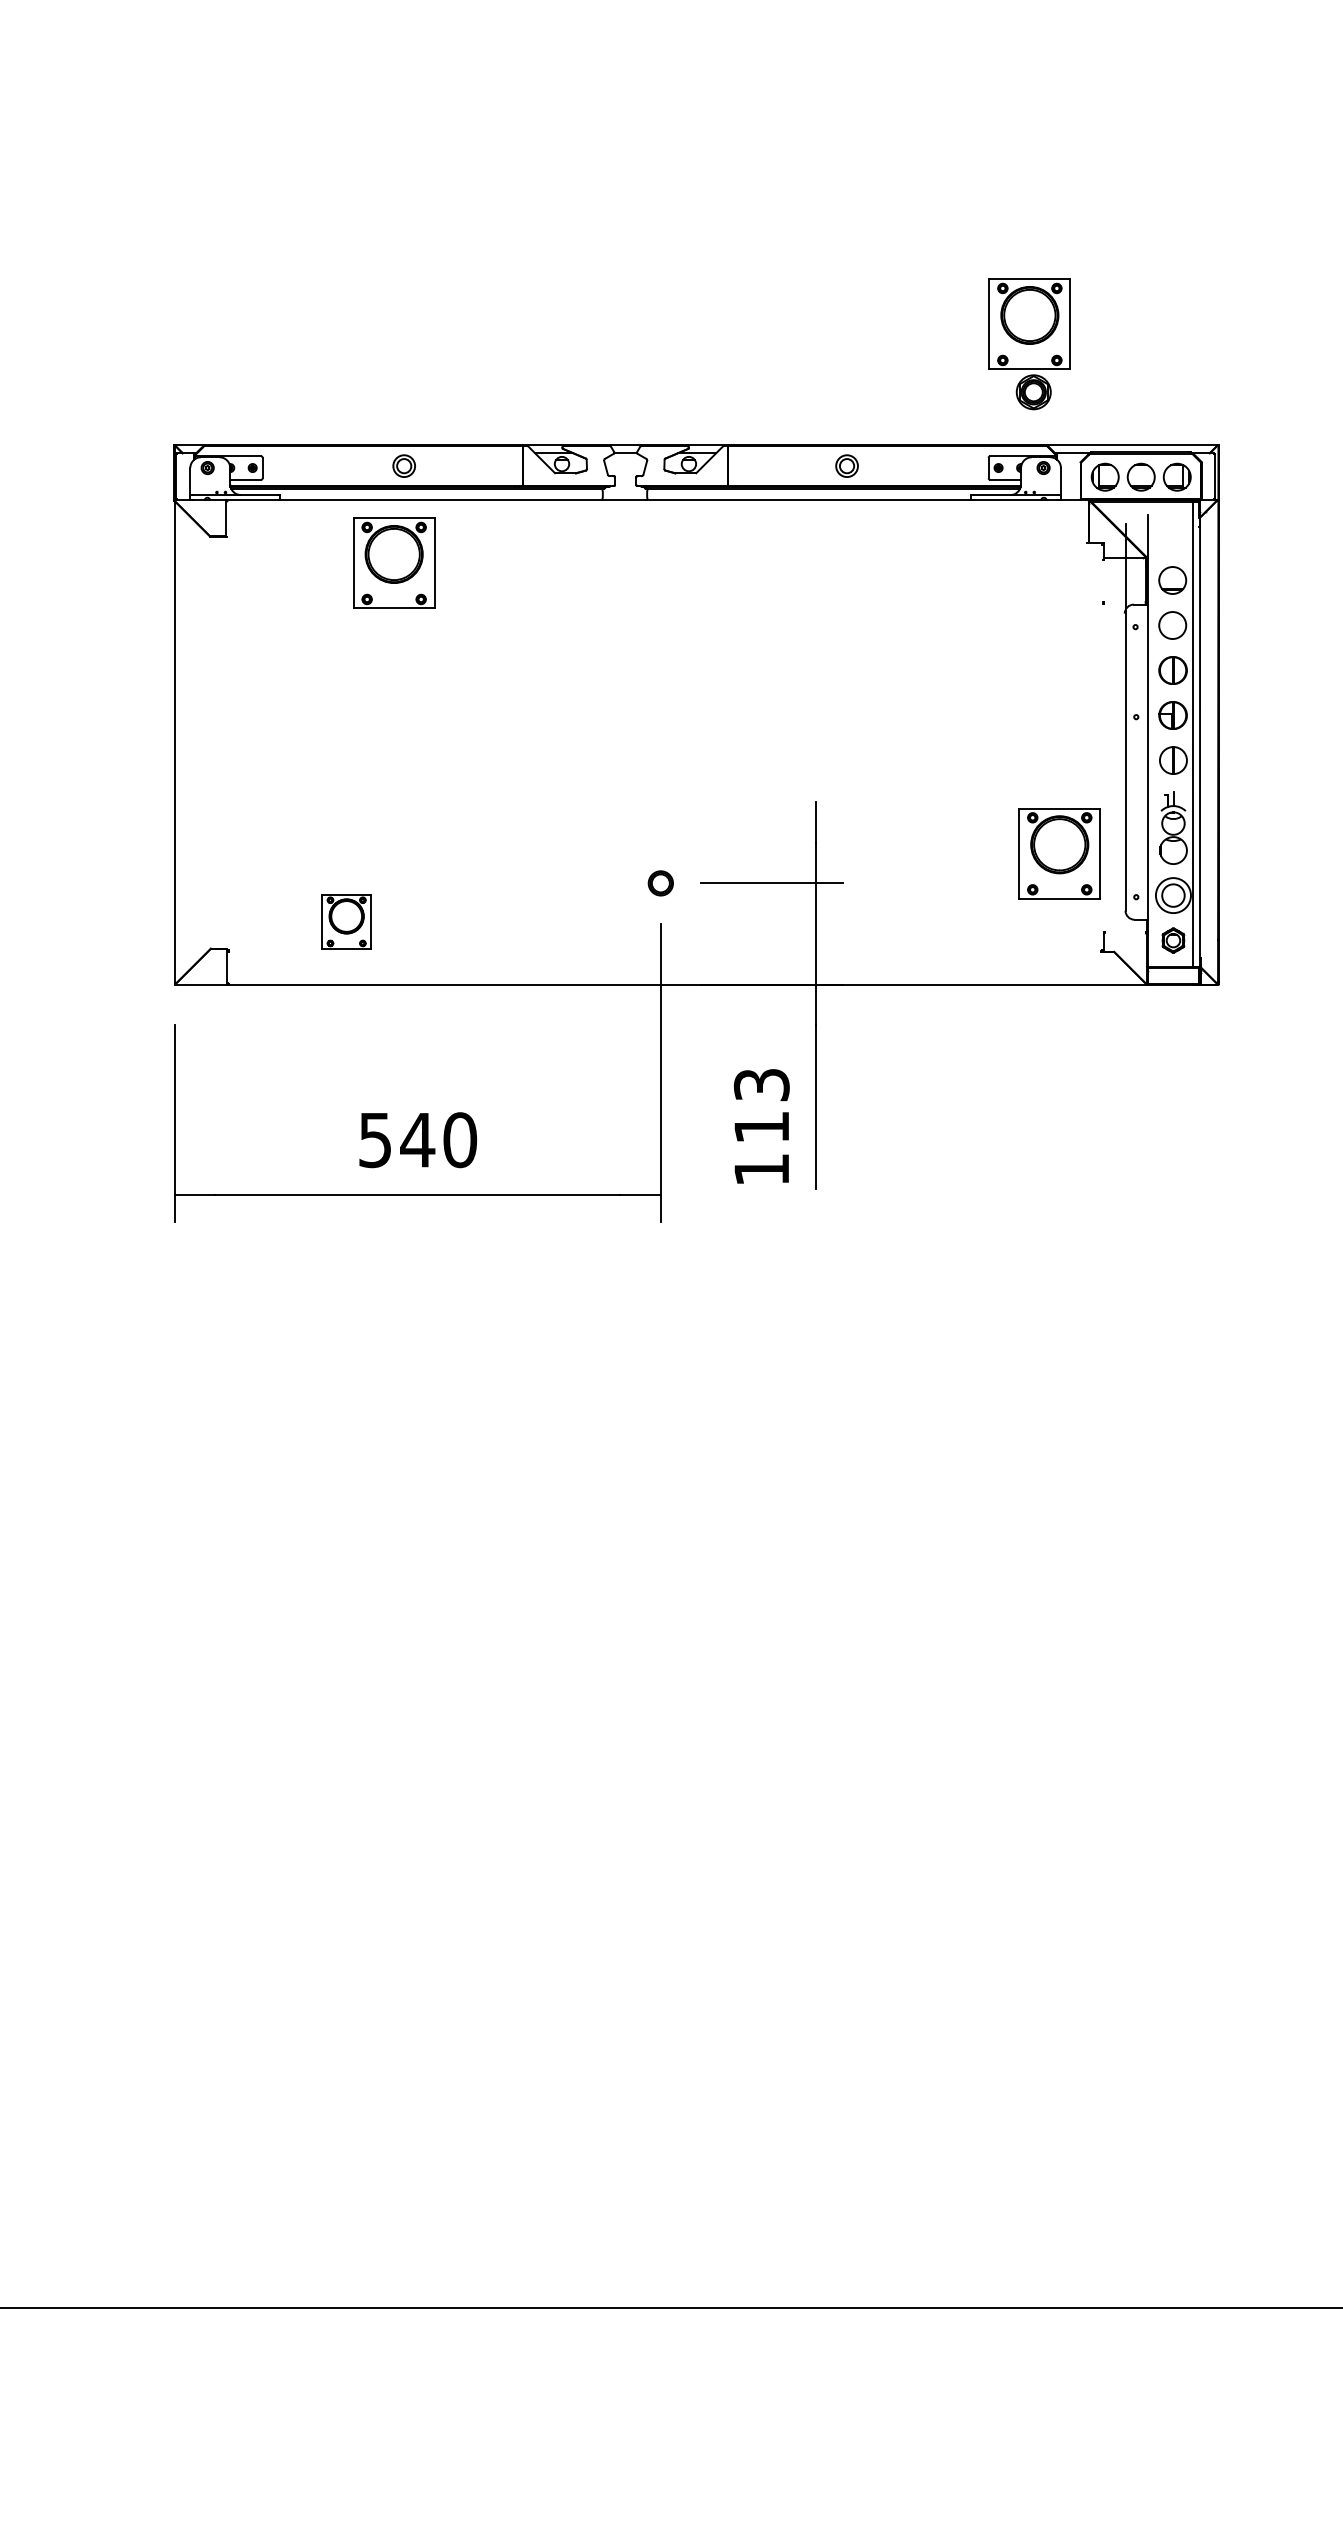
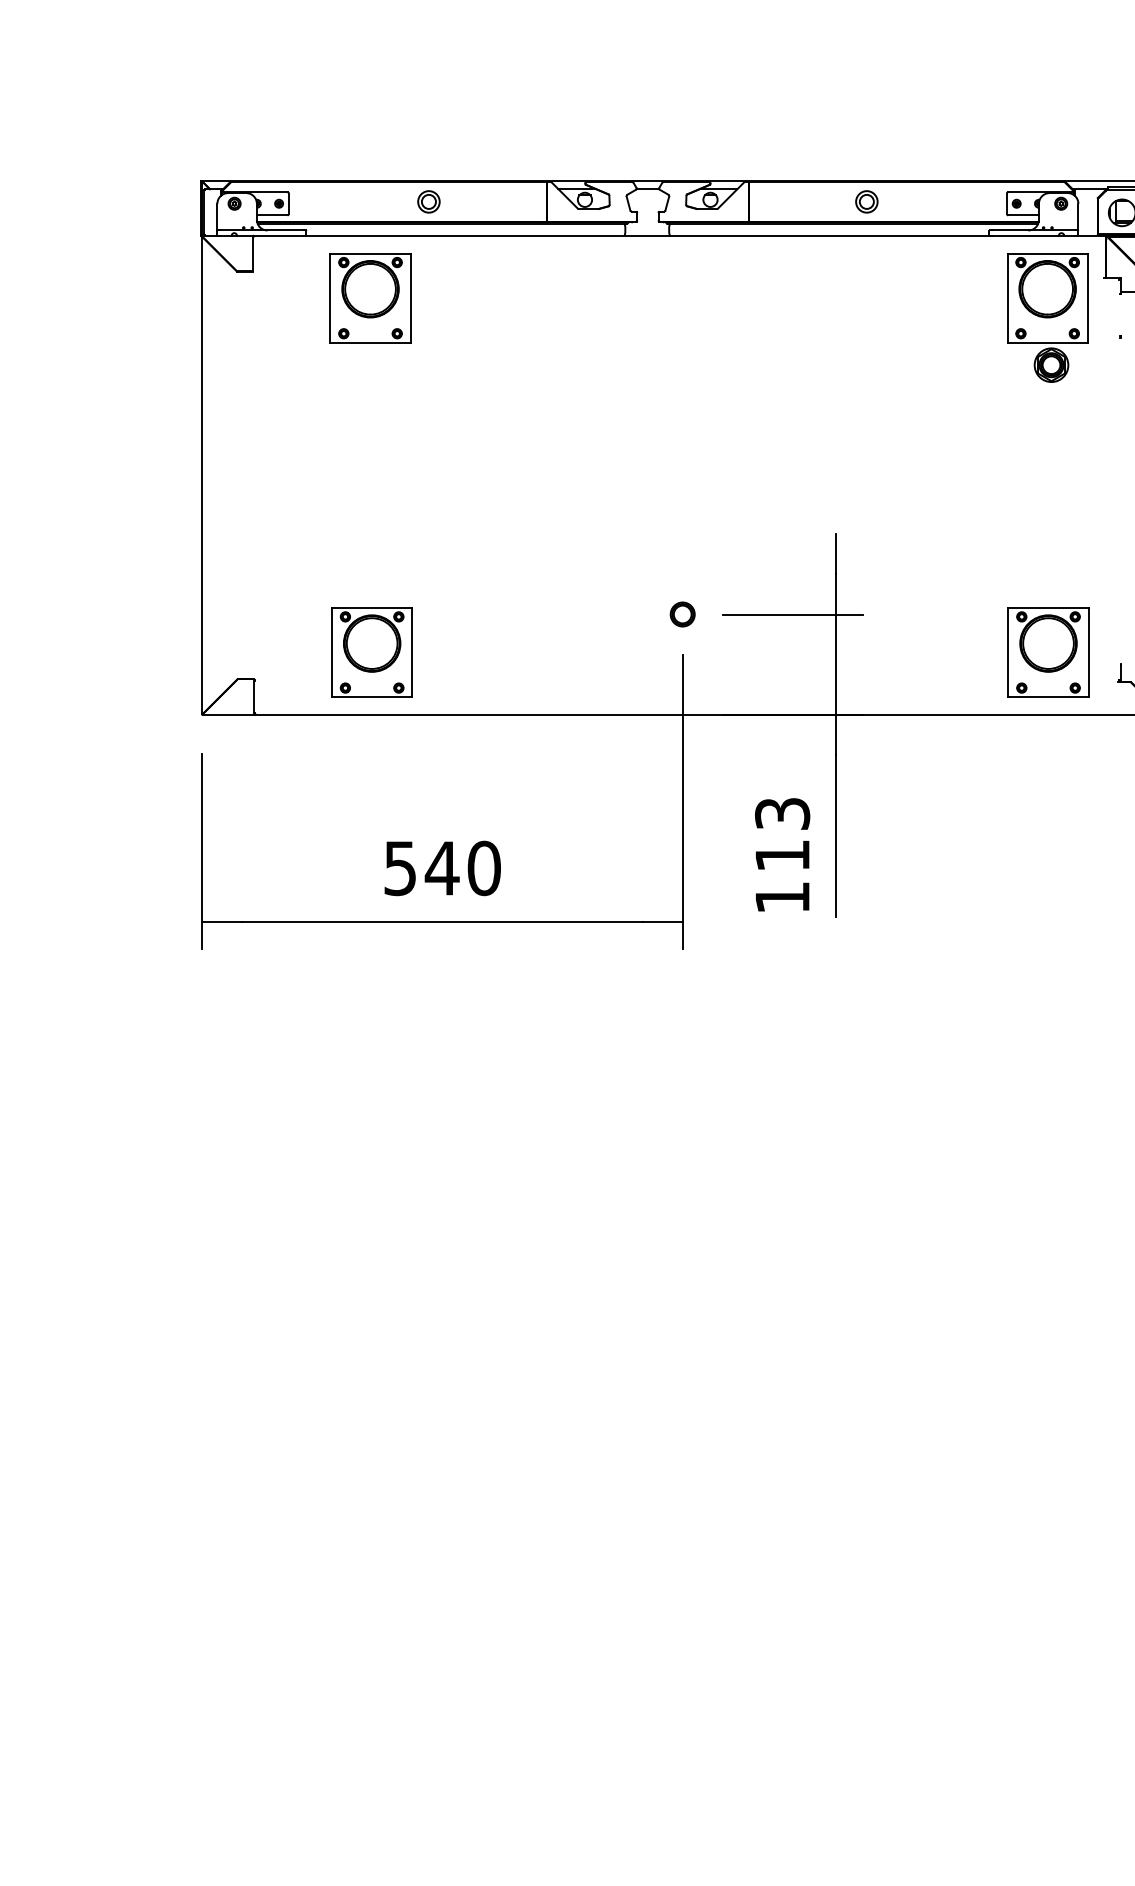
part: (1029, 344) -> (1047, 317), moved
part: (394, 562) -> (370, 297), moved
part: (1059, 853) -> (1048, 652), moved
part: (346, 921) -> (371, 652), size x1.67

